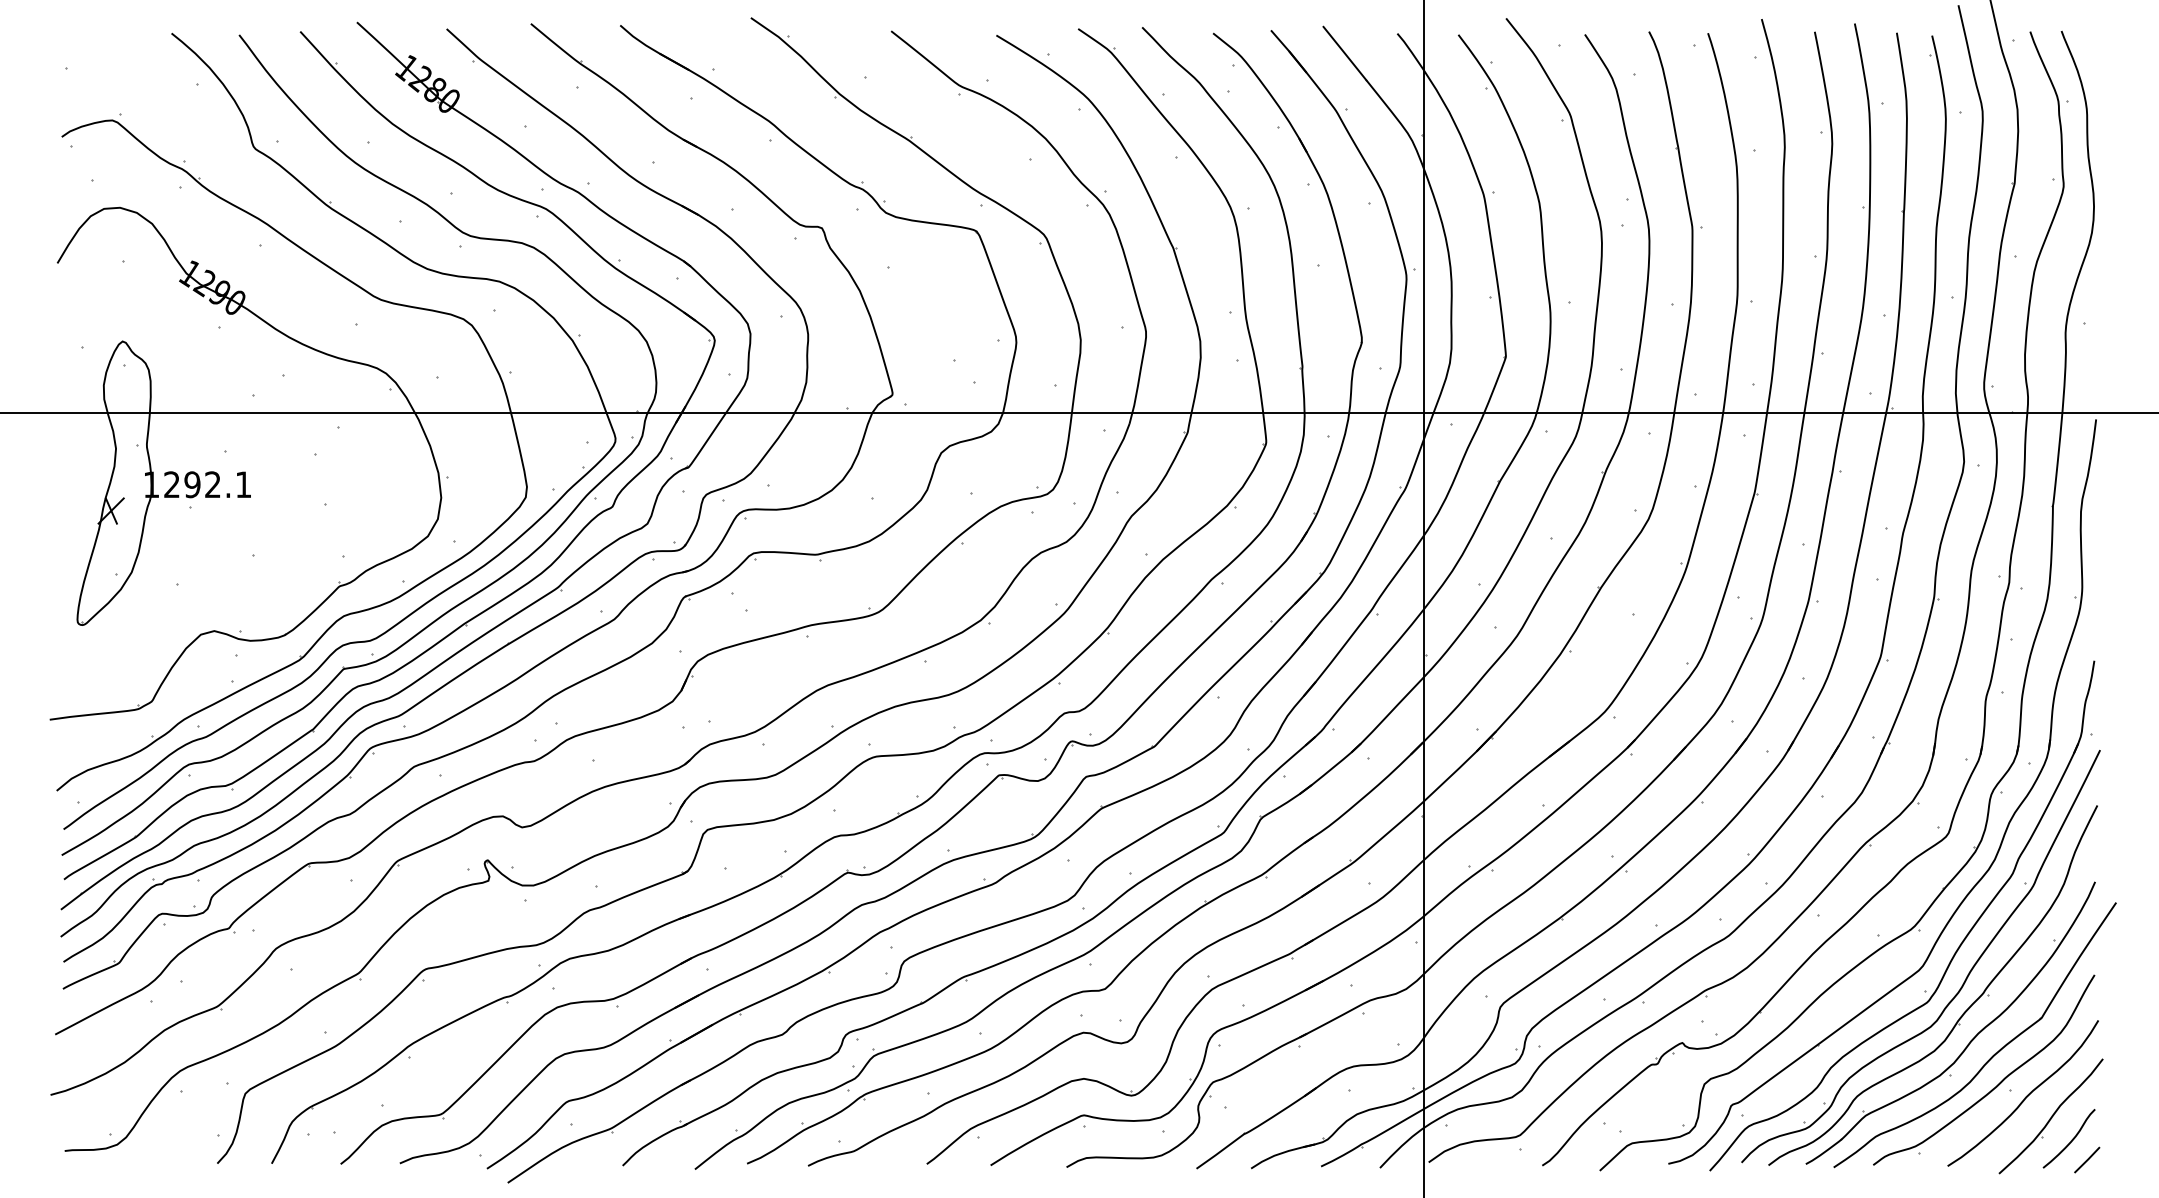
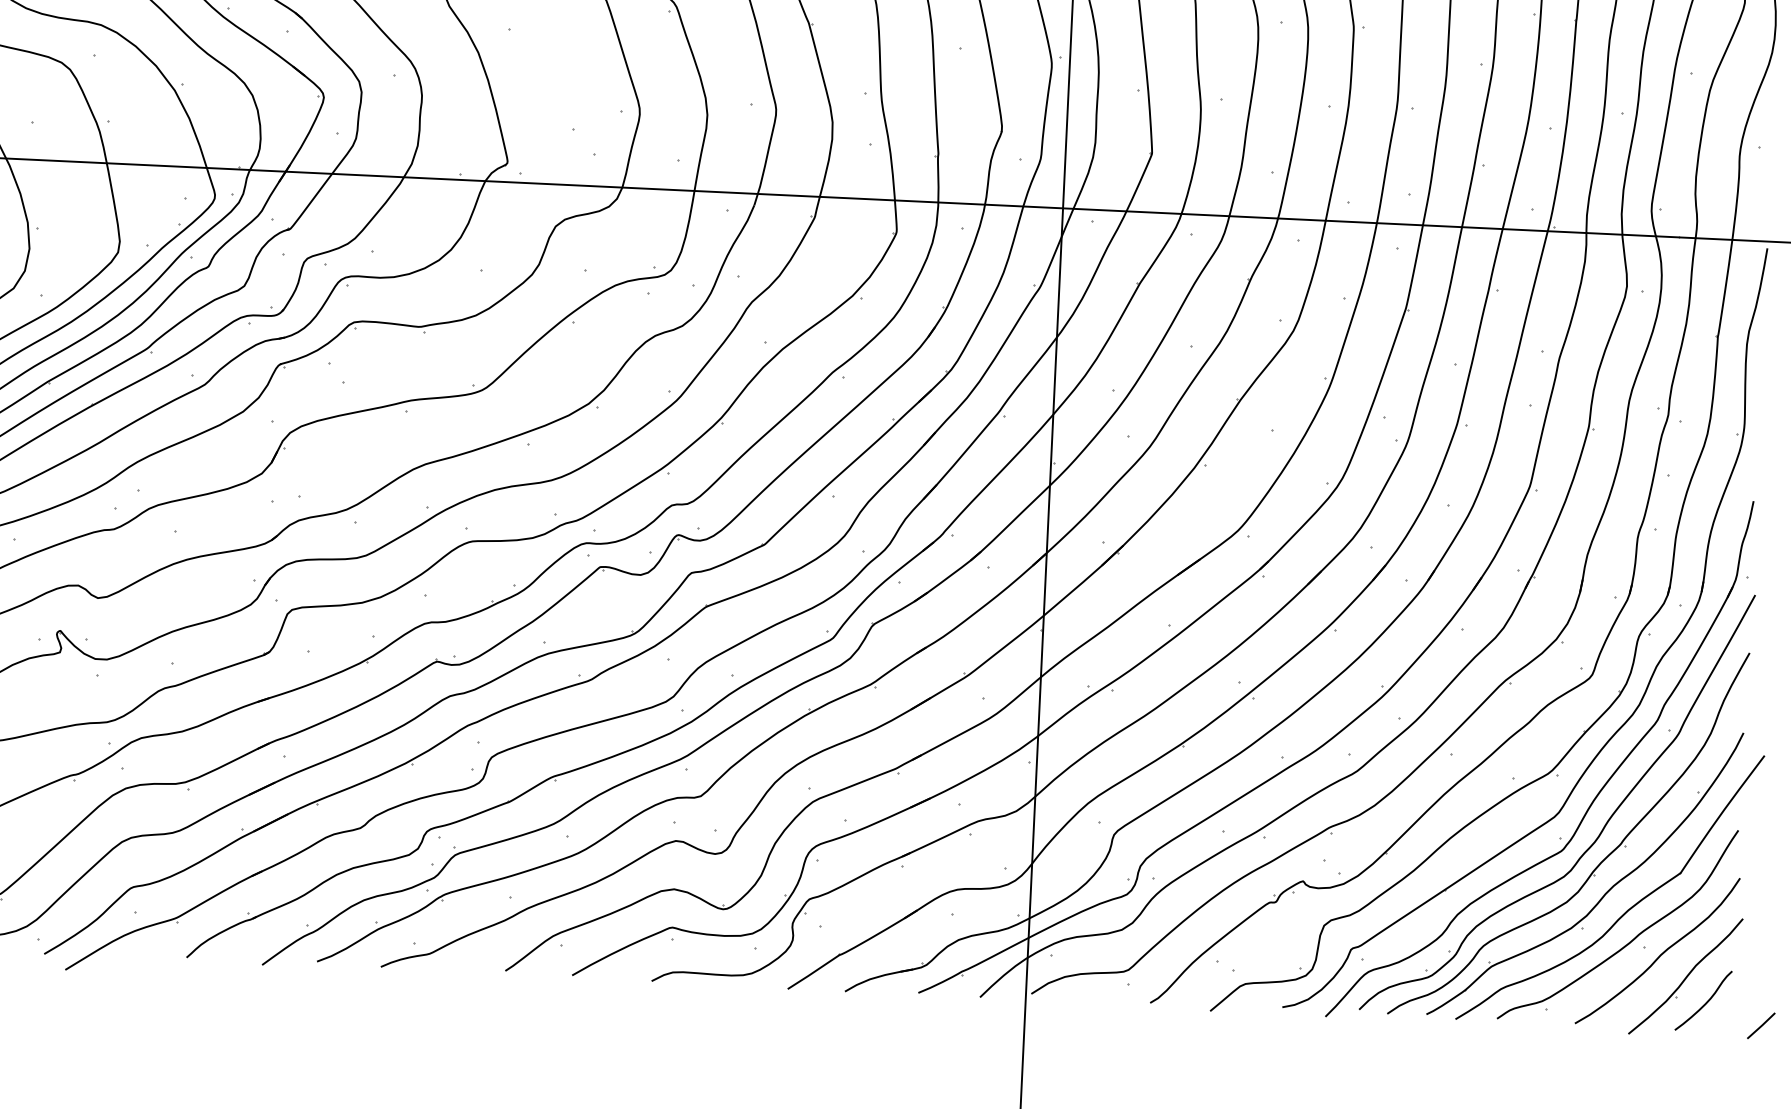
line: (2087, 1159) -> (1761, 1025), moved

